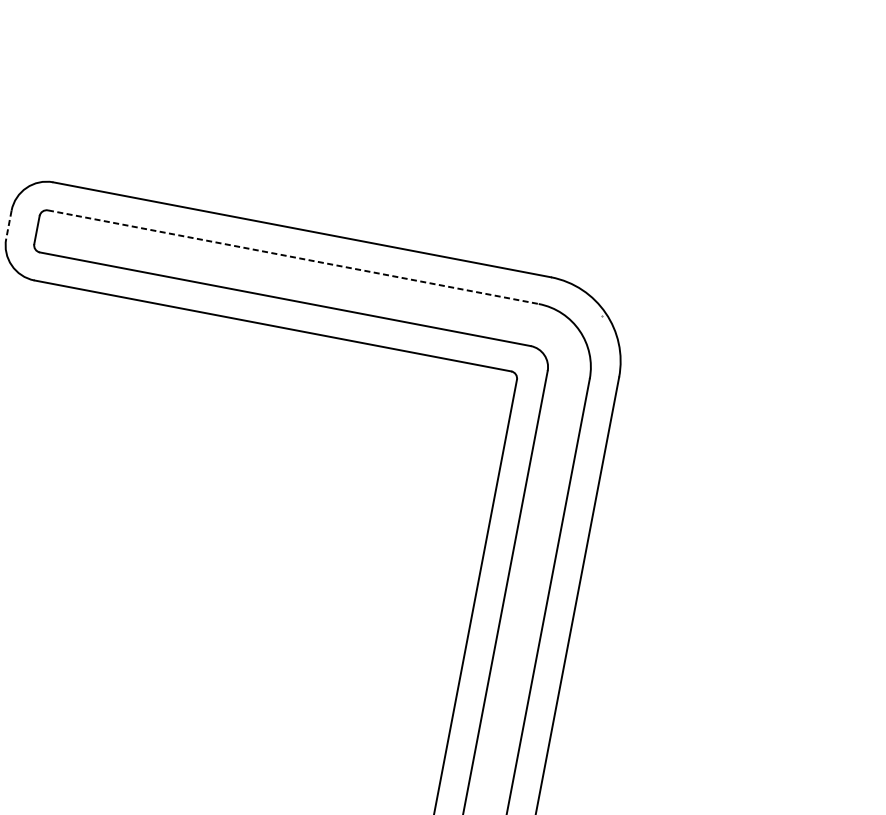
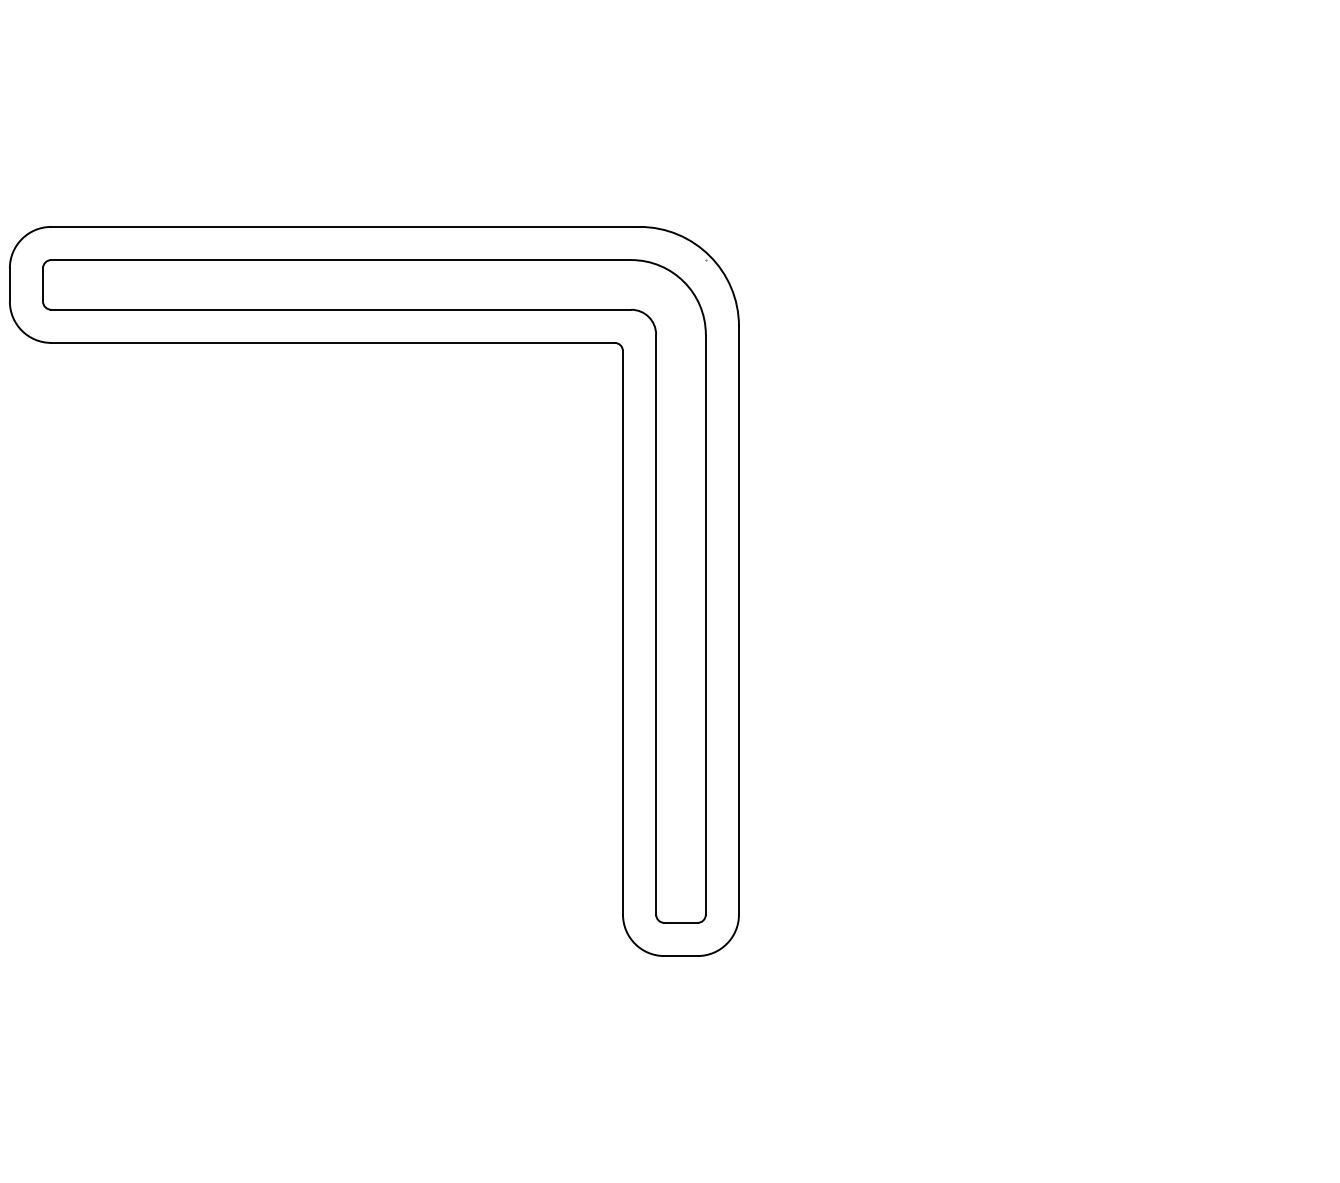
line: (8, 224) -> (9, 284), dashed -> solid
line: (293, 257) -> (341, 260), dashed -> solid

